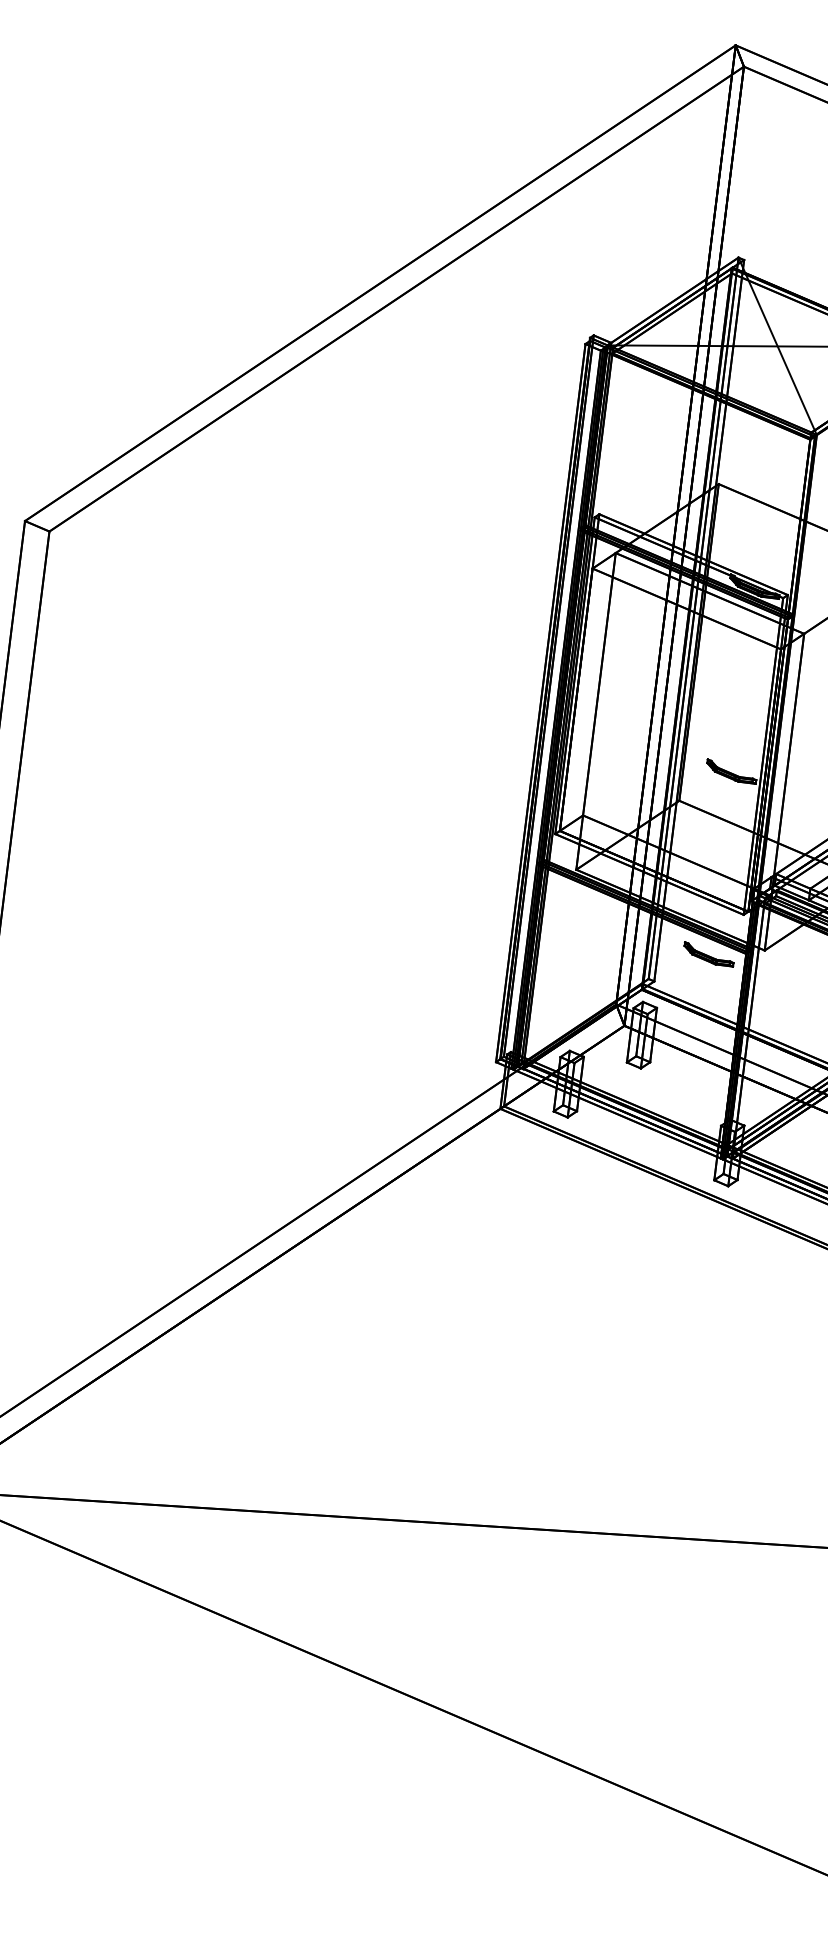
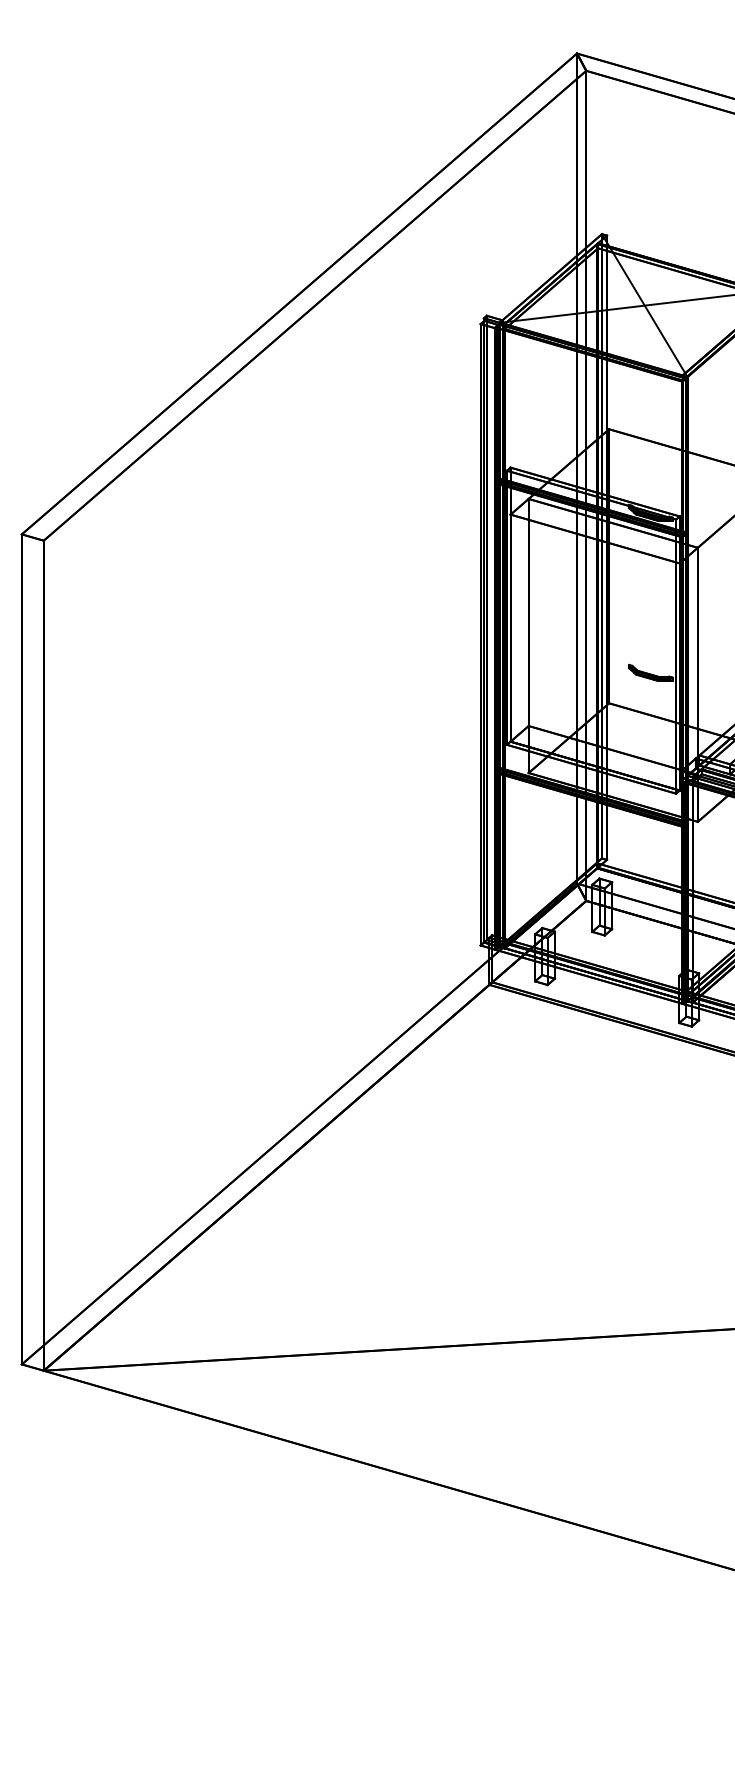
part: (708, 953) -> (650, 830), removed

